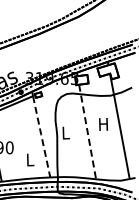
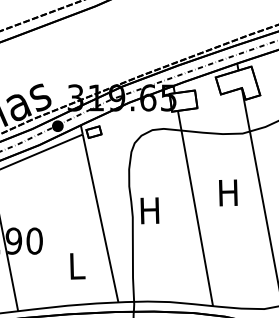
line: (87, 131) -> (195, 207), dashed -> solid
text: (65, 132) -> (149, 209), L -> H
line: (41, 136) -> (100, 217), dashed -> solid

